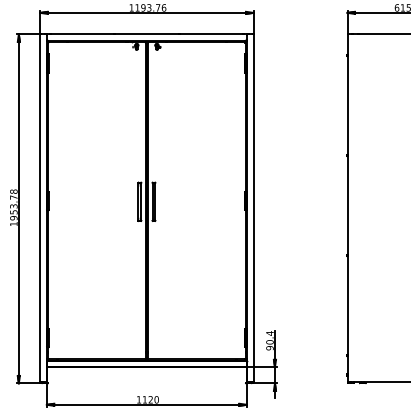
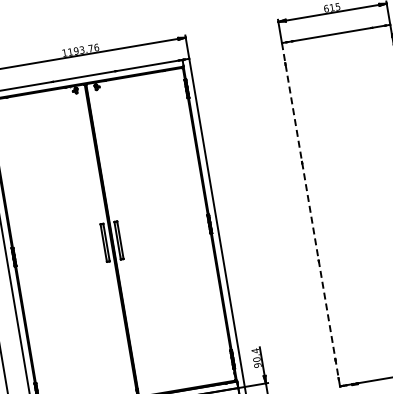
line: (347, 207) -> (310, 213), solid -> dashed

